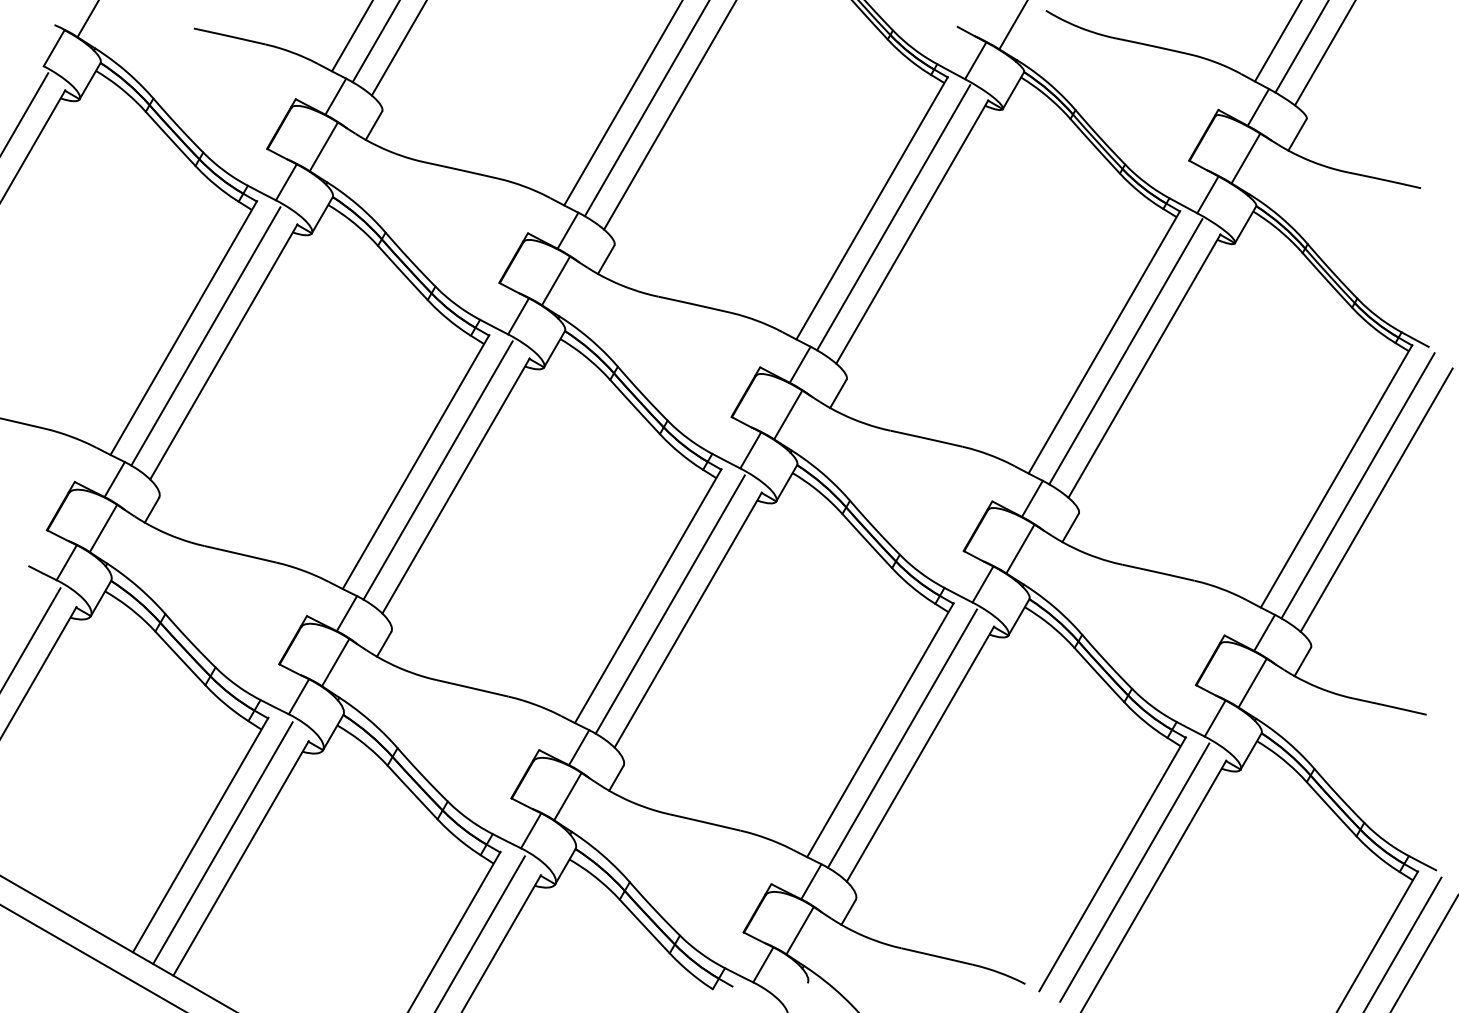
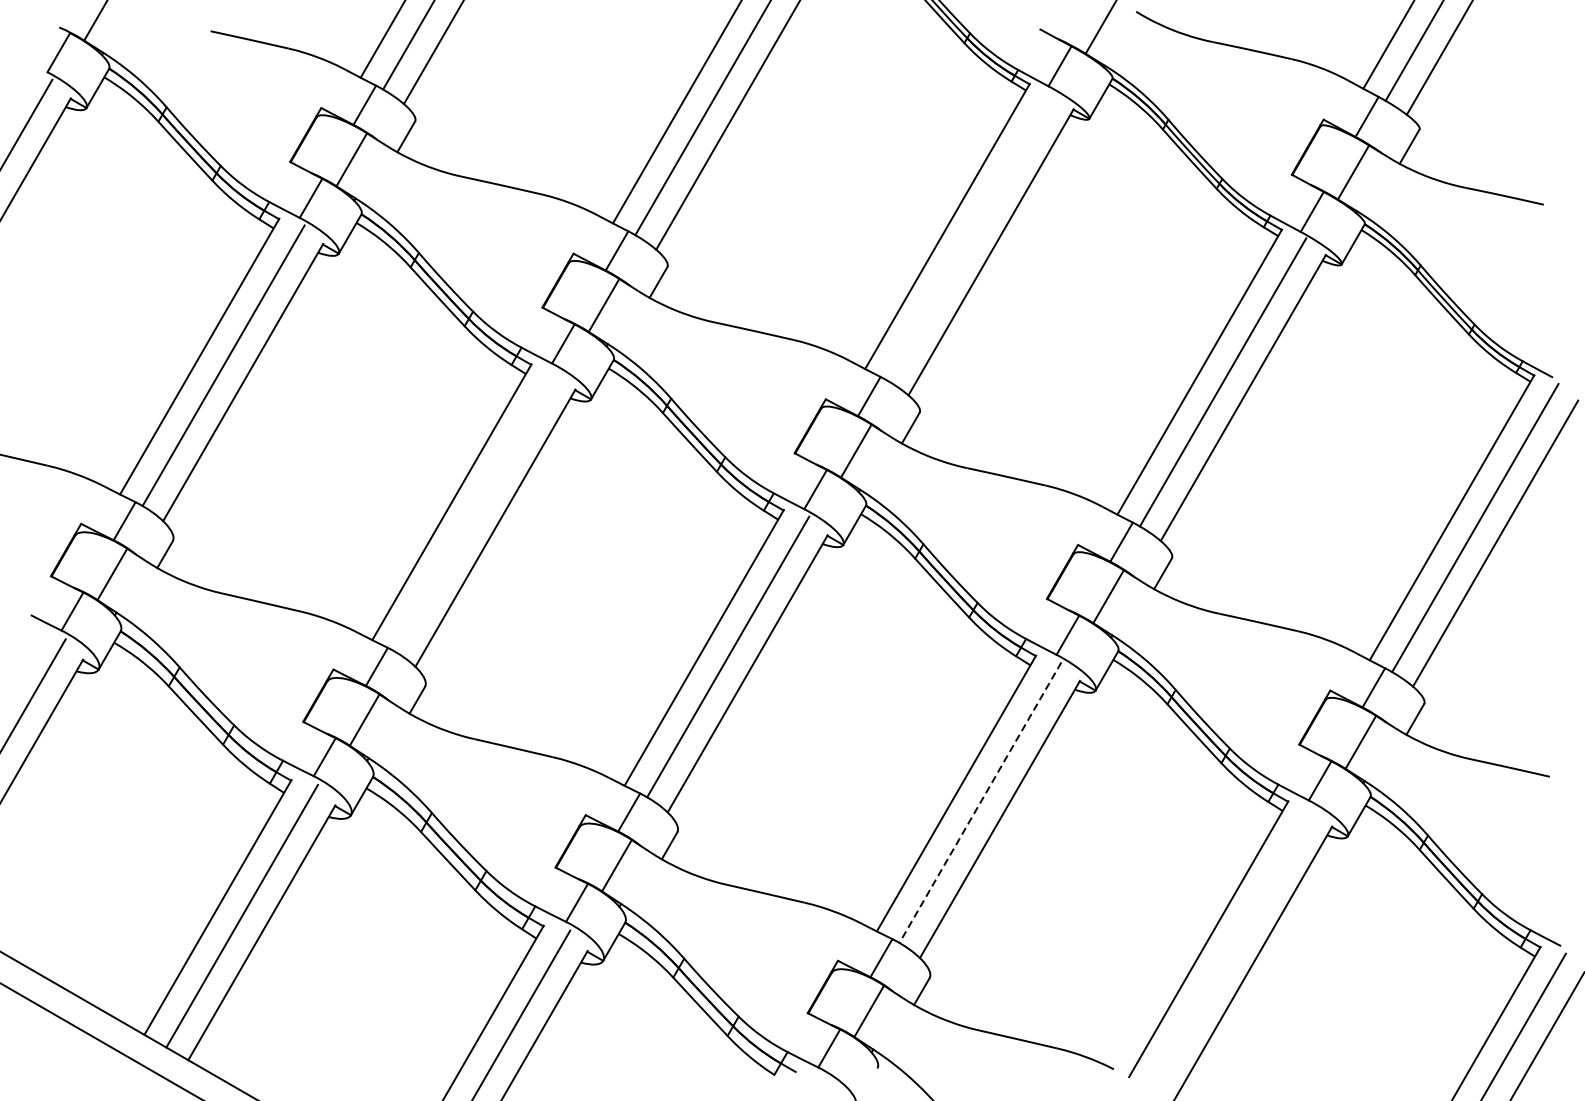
line: (893, 217) -> (970, 236), removed
line: (437, 470) -> (475, 511), removed
line: (902, 739) -> (980, 803), solid -> dashed
line: (1134, 872) -> (1232, 948), removed

